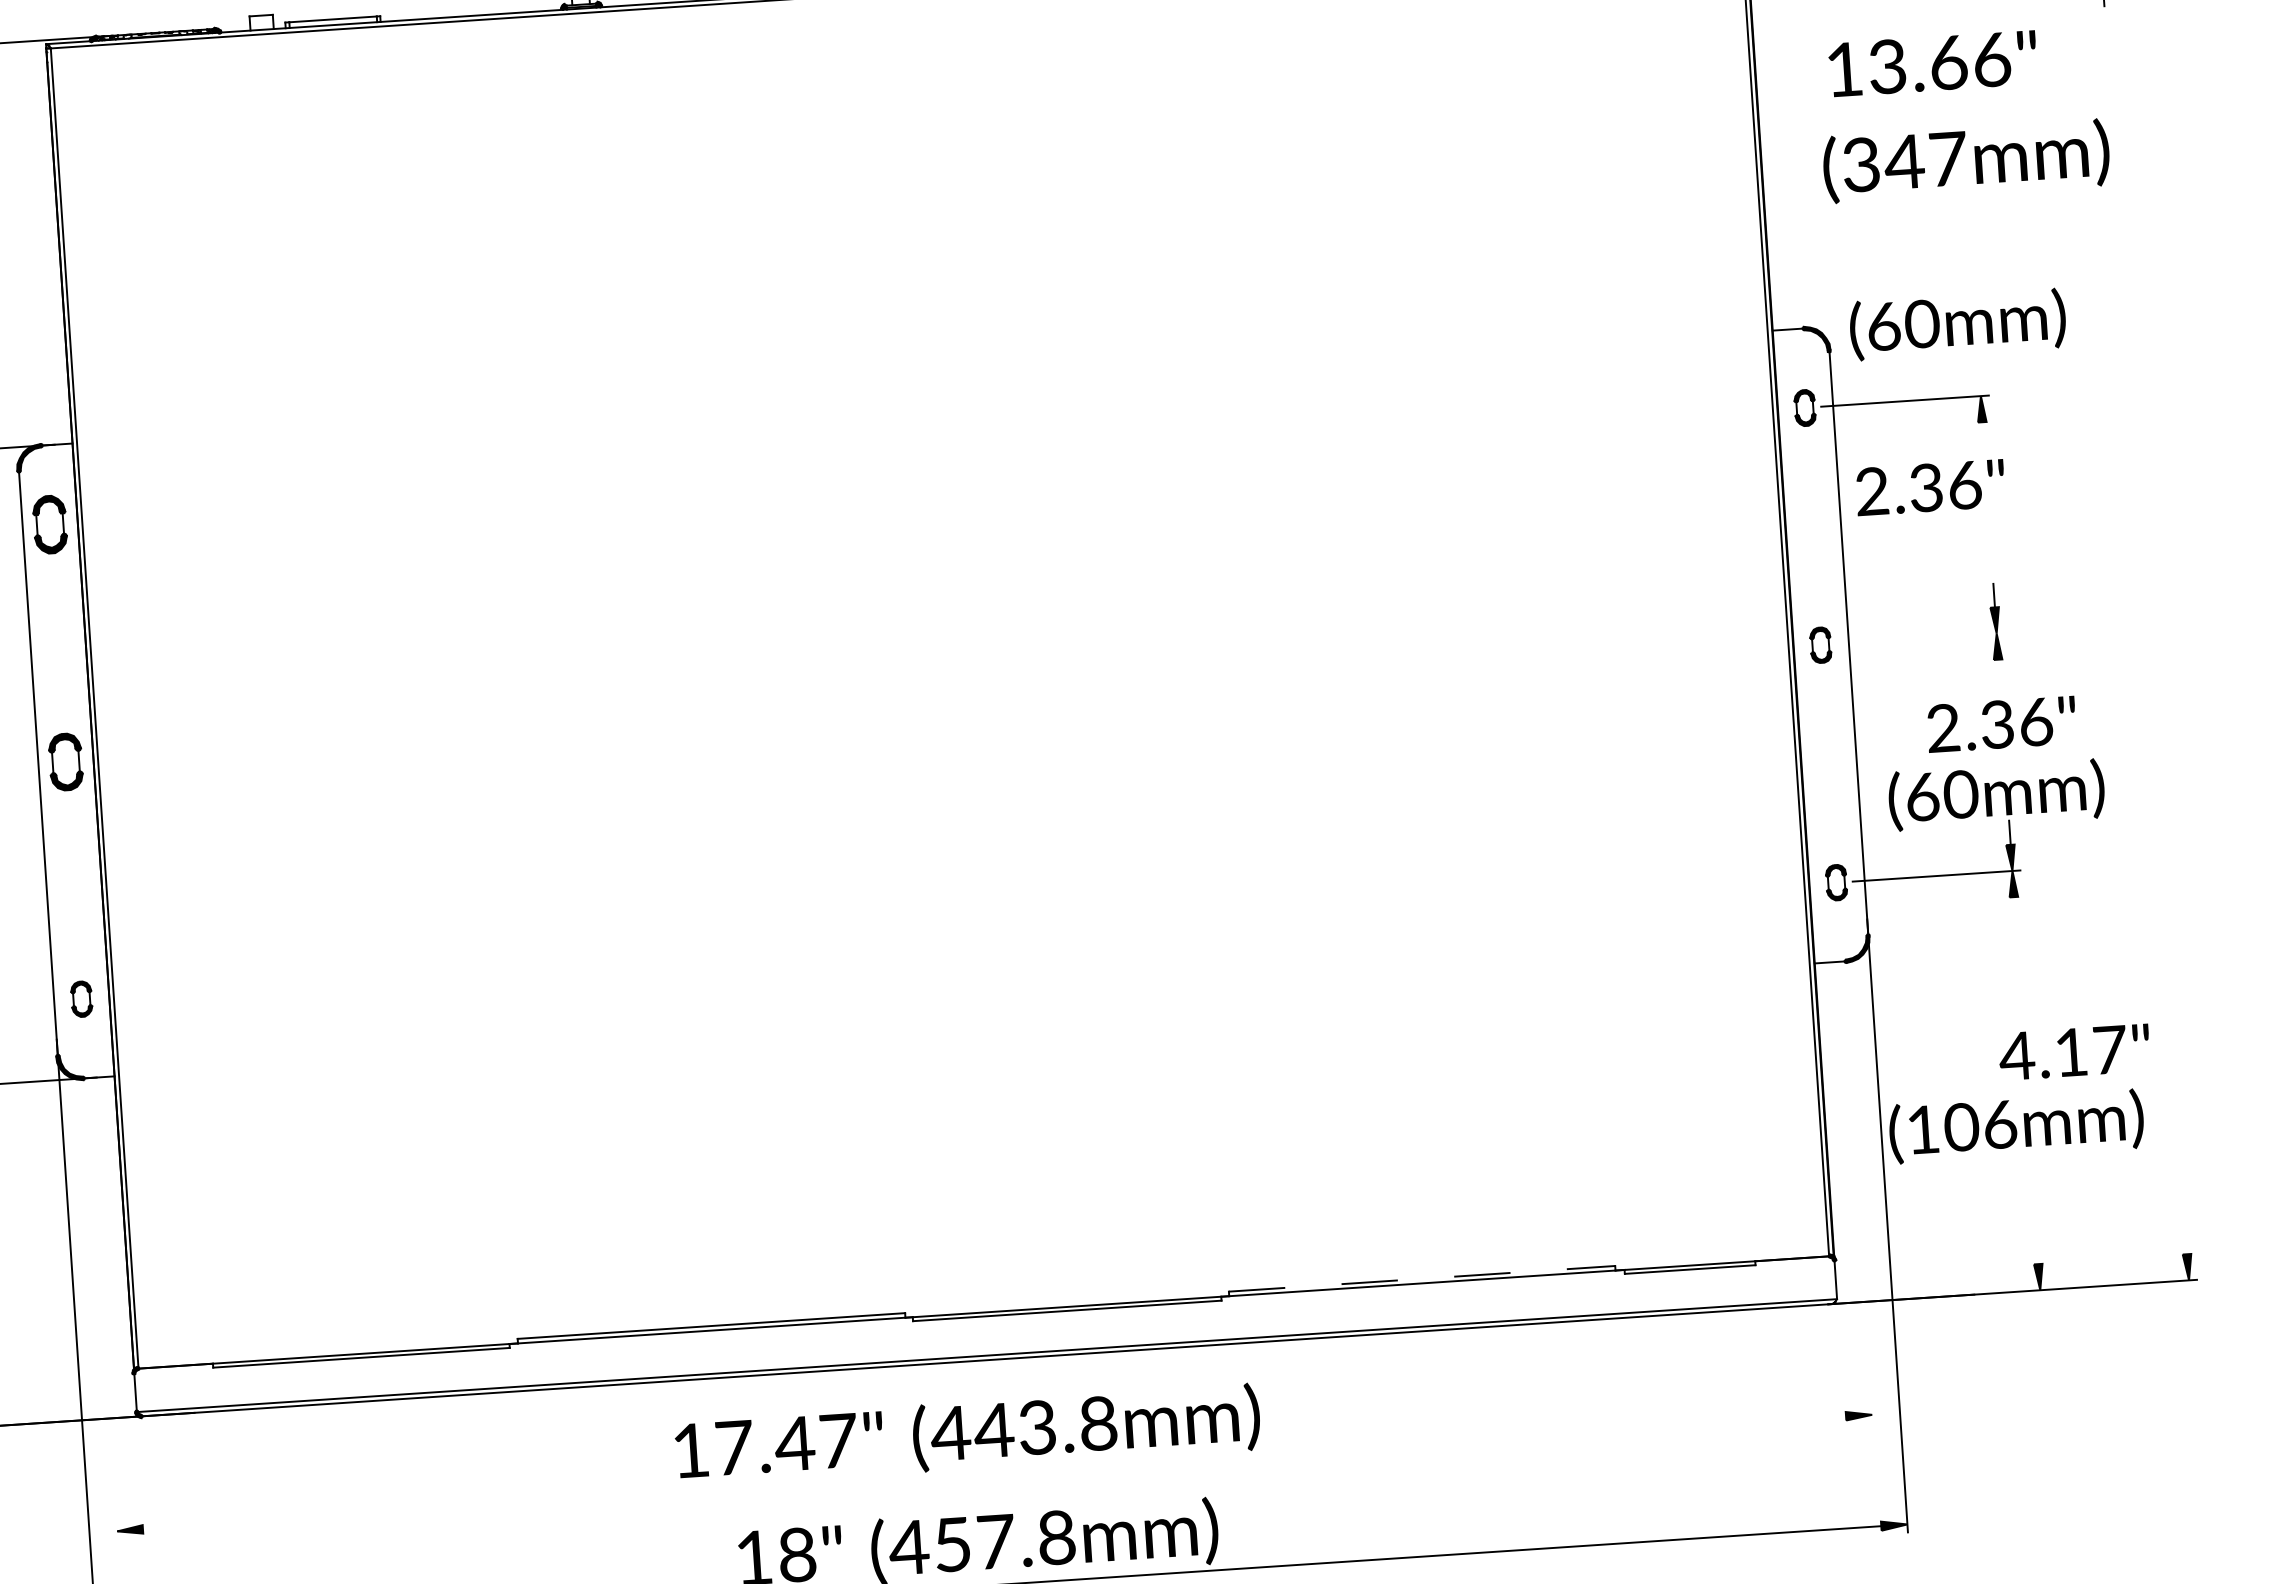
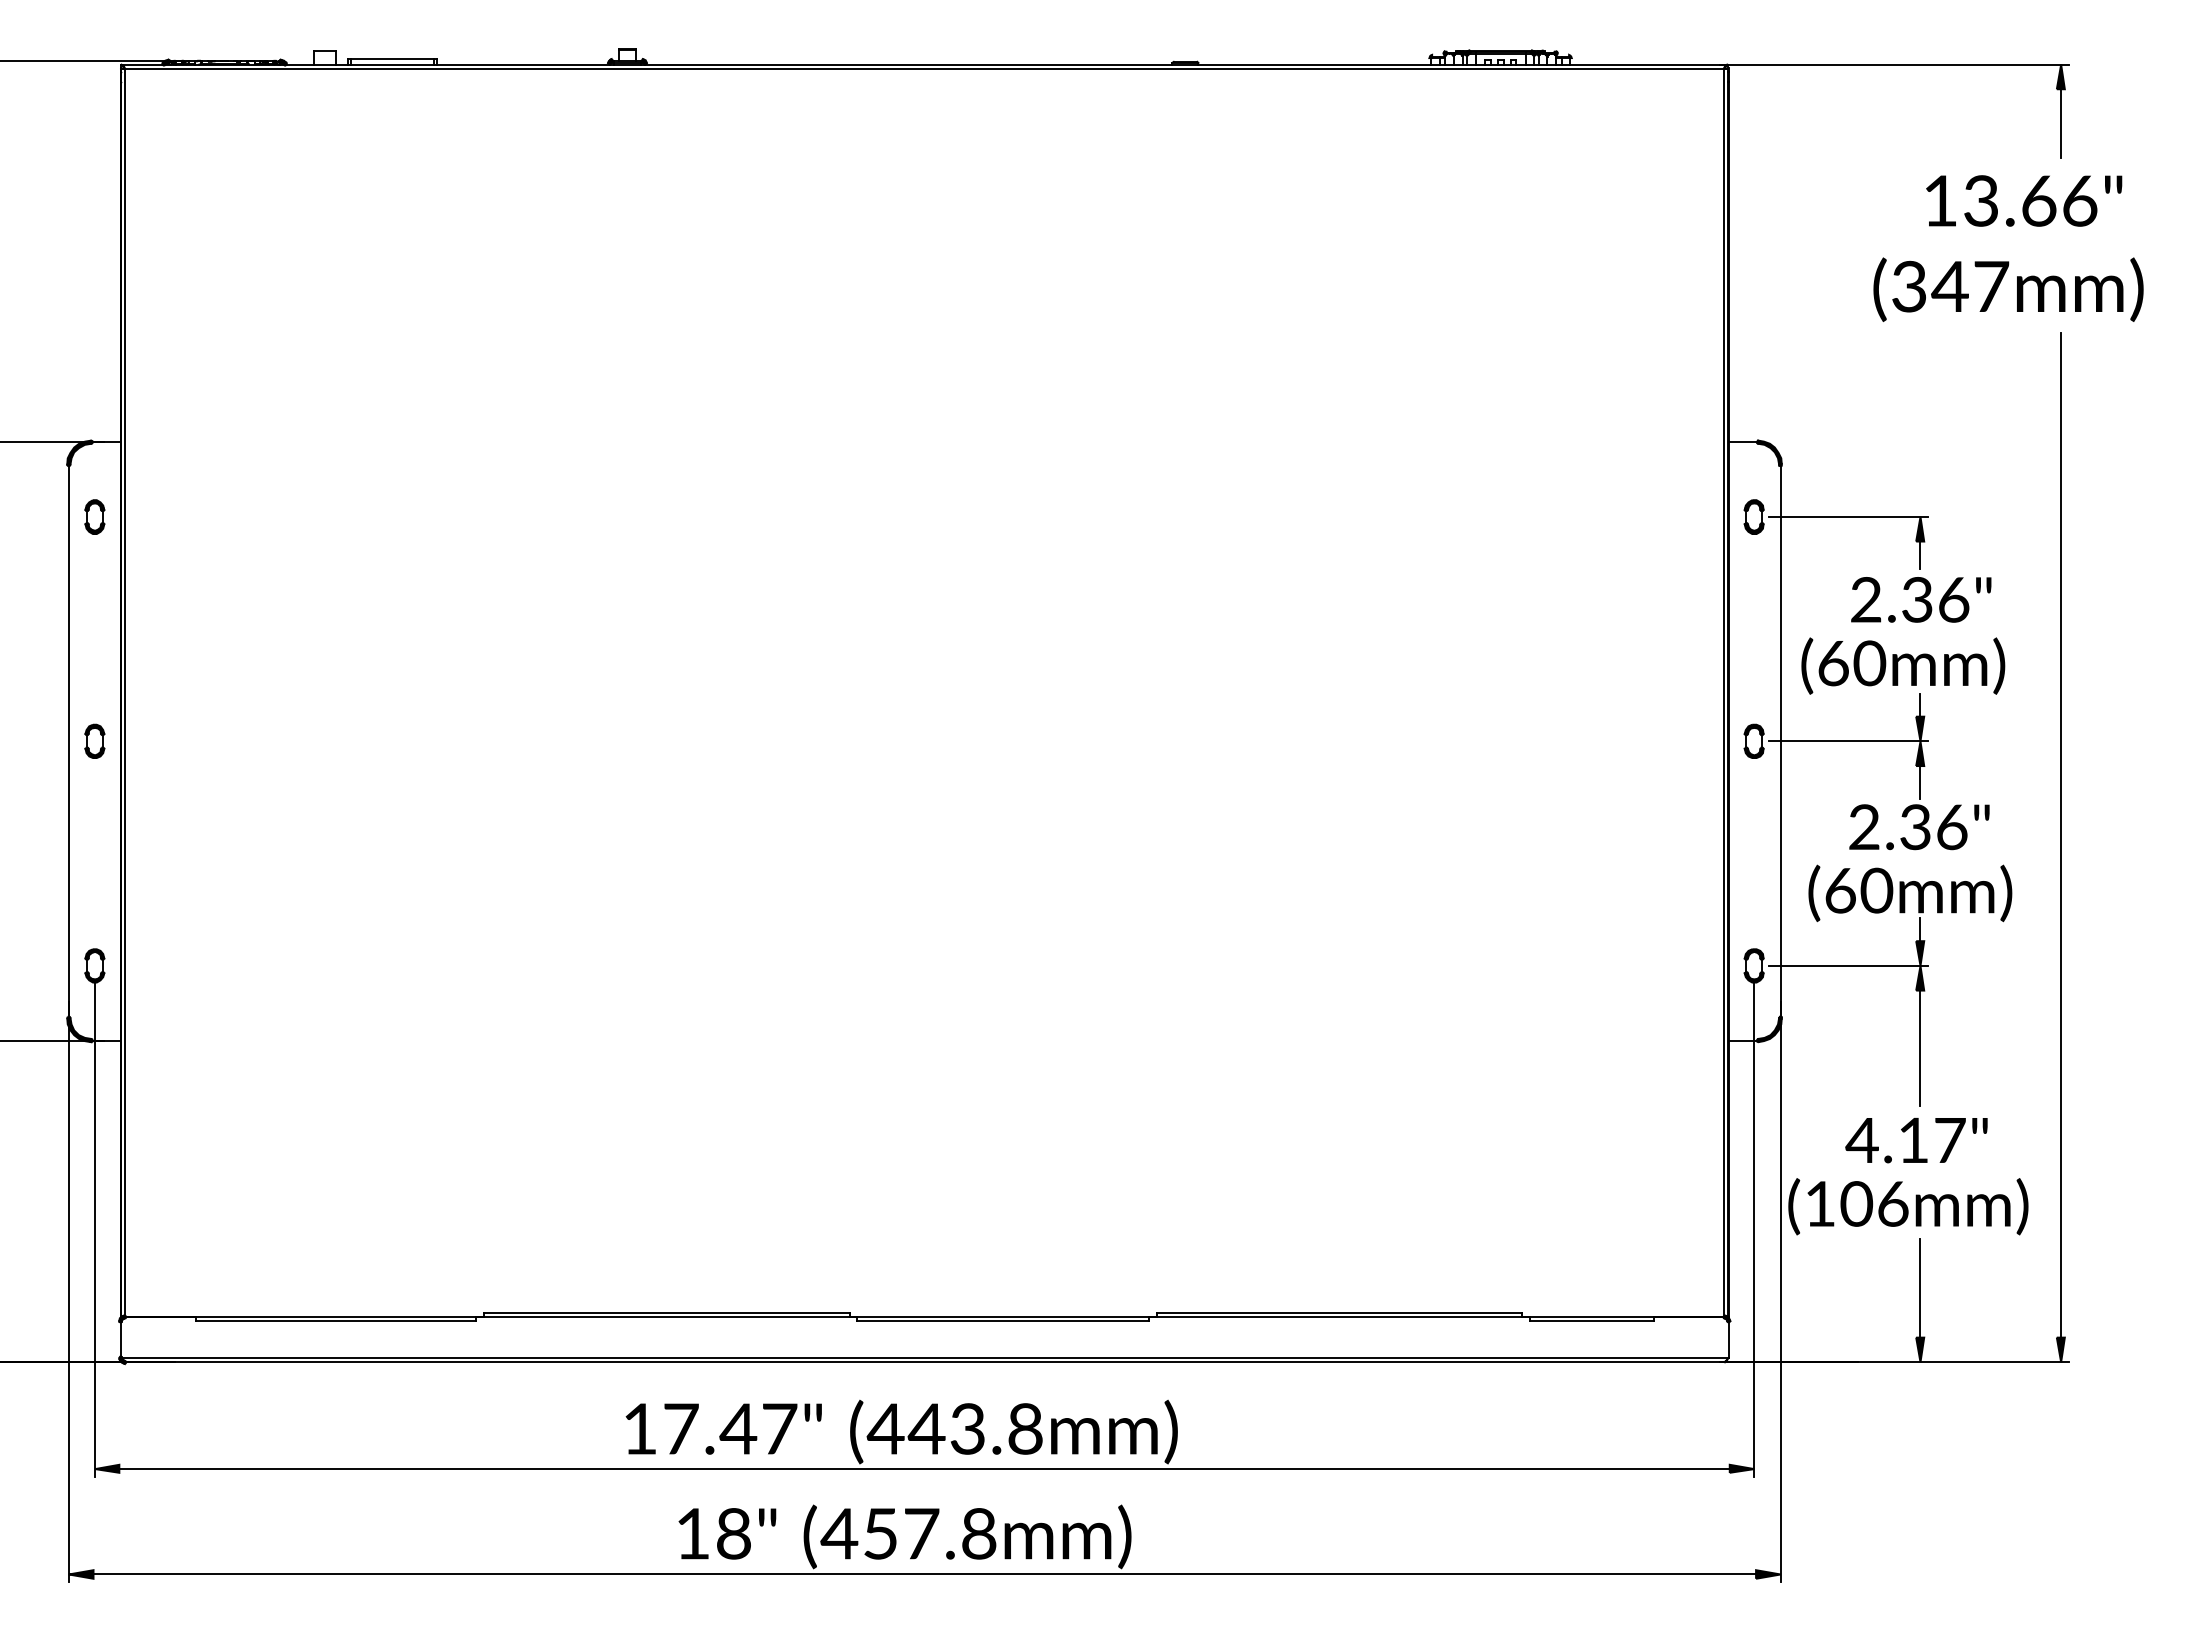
text: (1933, 63) -> (2024, 200), moved
text: (1966, 160) -> (2008, 289), moved
text: (1958, 323) -> (1903, 665), moved
line: (1983, 436) -> (1920, 555), added
text: (1930, 487) -> (1921, 599), moved
part: (49, 524) -> (94, 516), size x0.62
line: (1920, 638) -> (1848, 741), added
line: (1999, 677) -> (1920, 782), added
line: (2152, 722) -> (2061, 834), added
part: (65, 760) -> (94, 740), size x0.62
line: (2018, 957) -> (1920, 1047), added
text: (2074, 1052) -> (1916, 1140), moved
line: (1855, 1160) -> (1754, 1228), added
line: (2035, 1212) -> (1920, 1288), added
line: (100, 1276) -> (95, 1228), added
line: (1422, 1278) -> (1339, 1312), dashed -> solid
line: (994, 1473) -> (924, 1469), added

